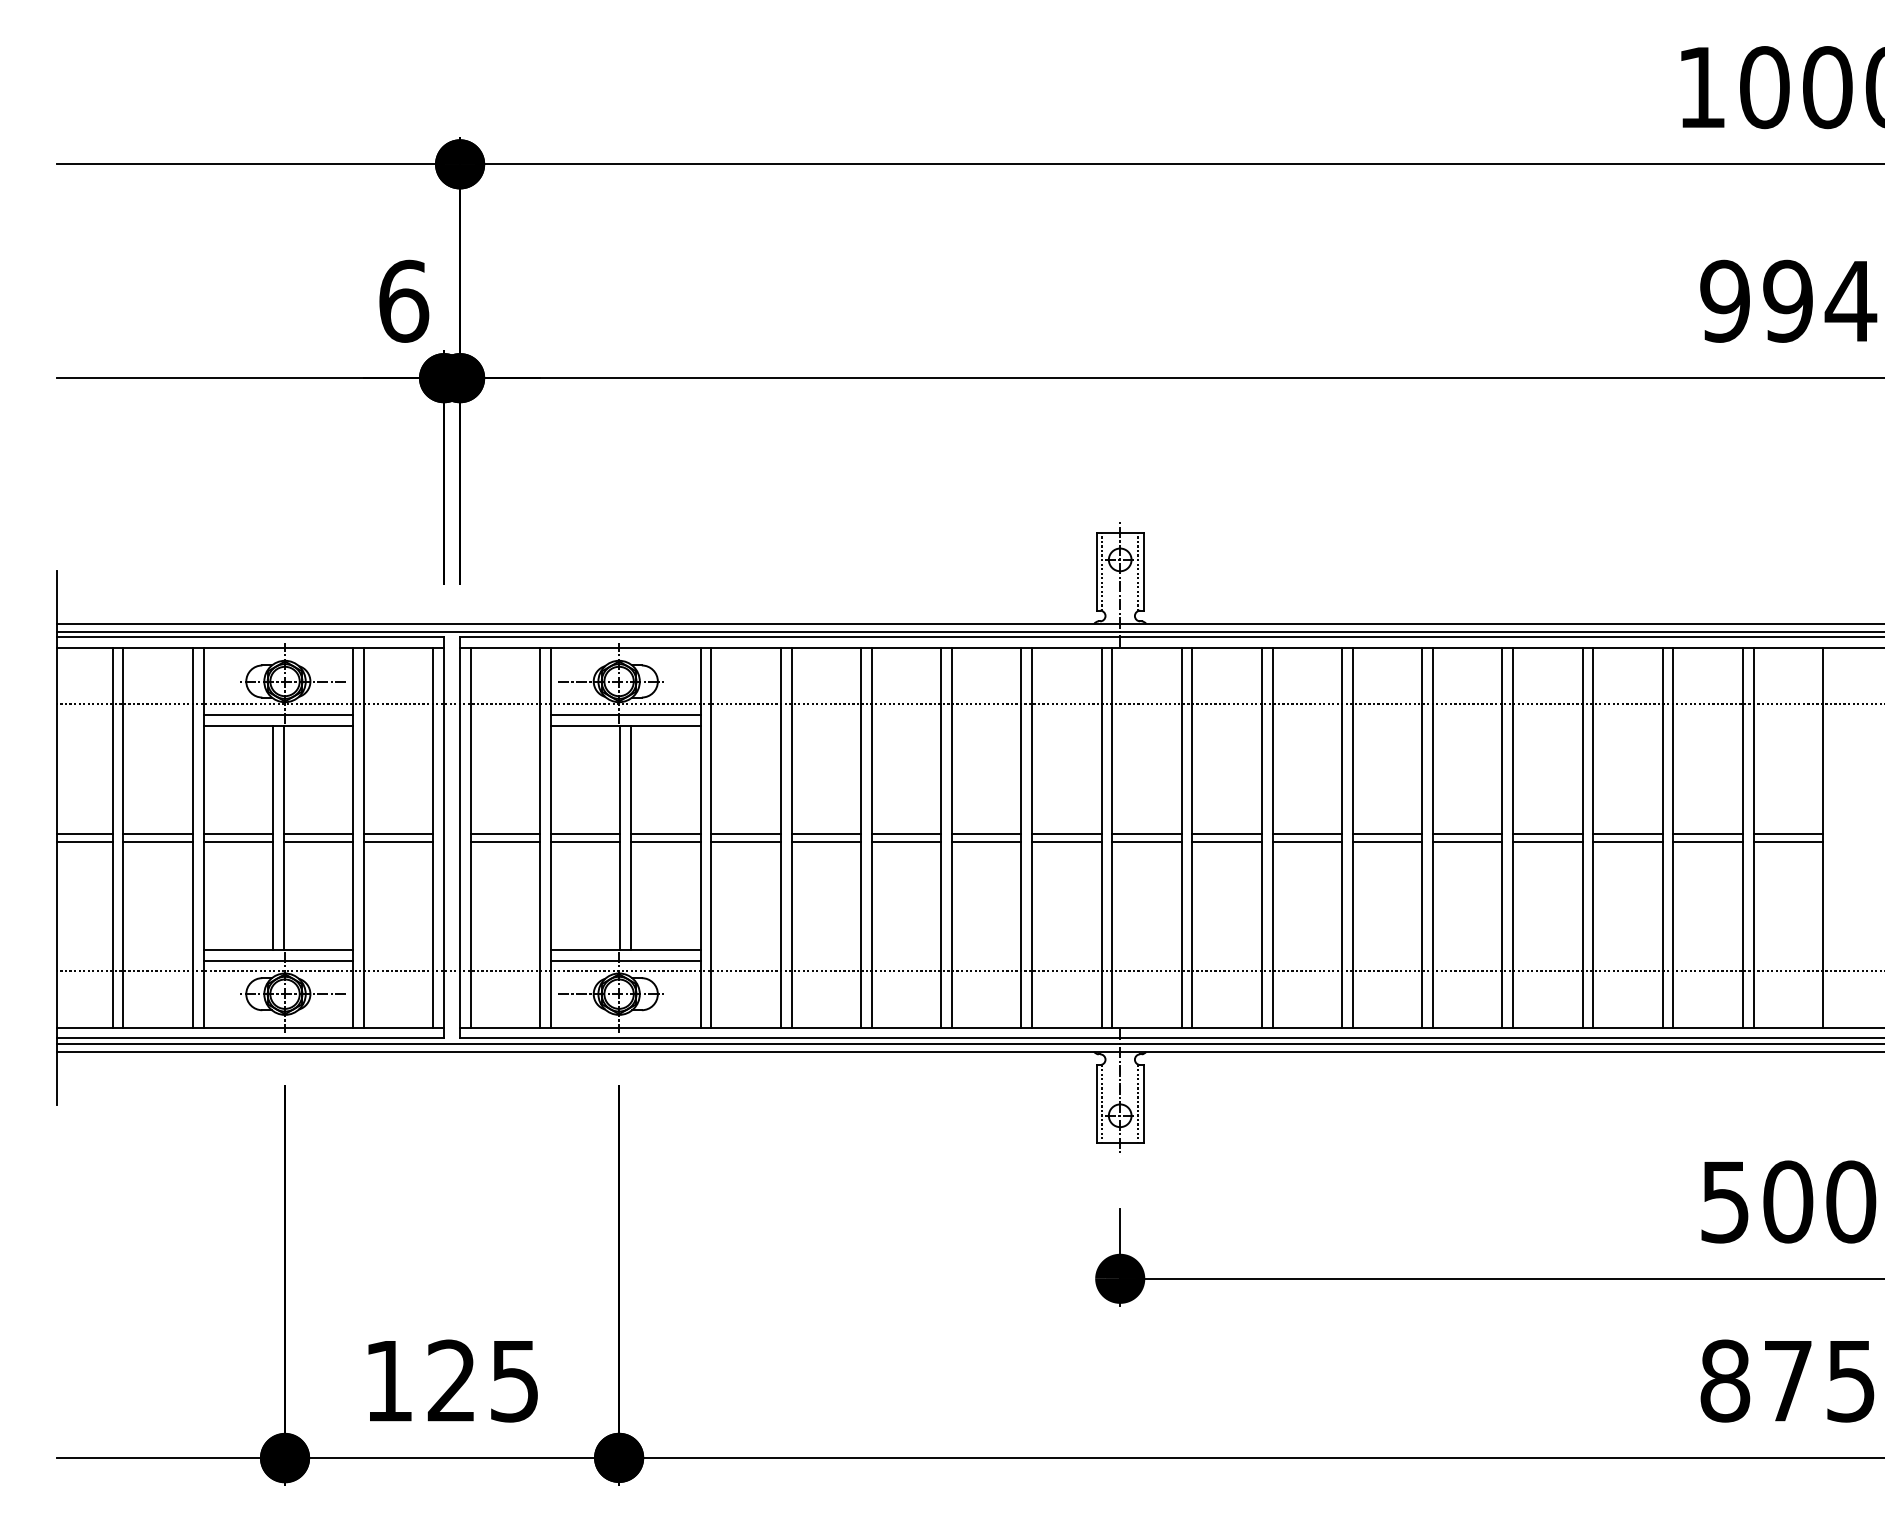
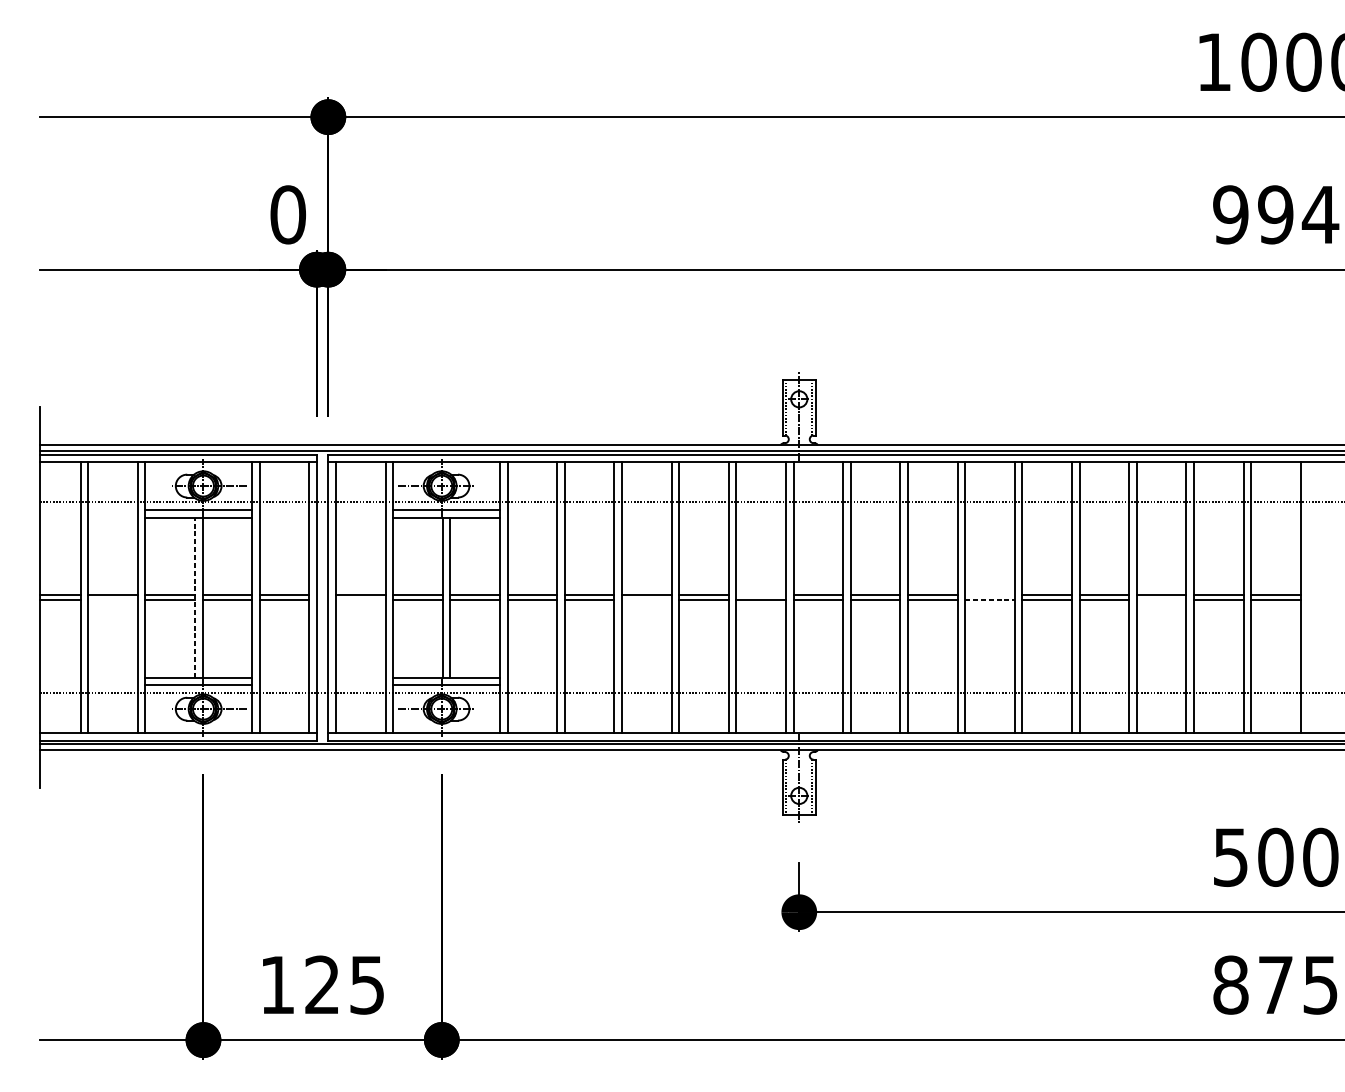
text: (404, 300) -> (288, 214), 6 -> 0
line: (1066, 833) -> (760, 594), removed
line: (1387, 833) -> (989, 594), removed
line: (273, 837) -> (195, 597), solid -> dashed
line: (157, 841) -> (112, 600), removed
line: (505, 841) -> (360, 600), removed
line: (906, 841) -> (646, 600), removed
line: (1387, 841) -> (989, 600), solid -> dashed
line: (1627, 841) -> (1161, 600), removed

